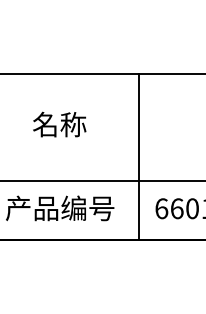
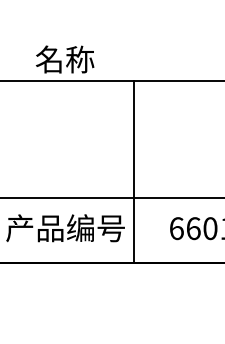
text: (60, 124) -> (65, 59), moved
line: (139, 156) -> (134, 171), moved

